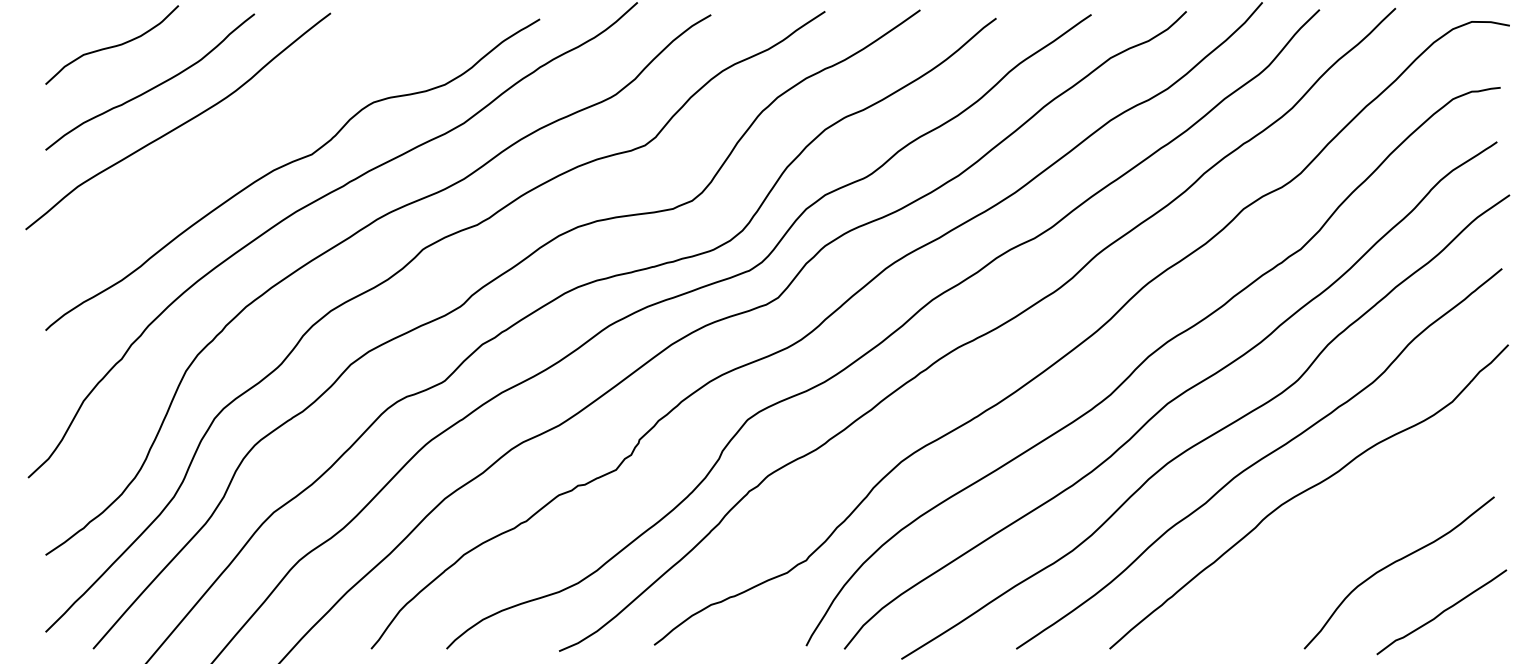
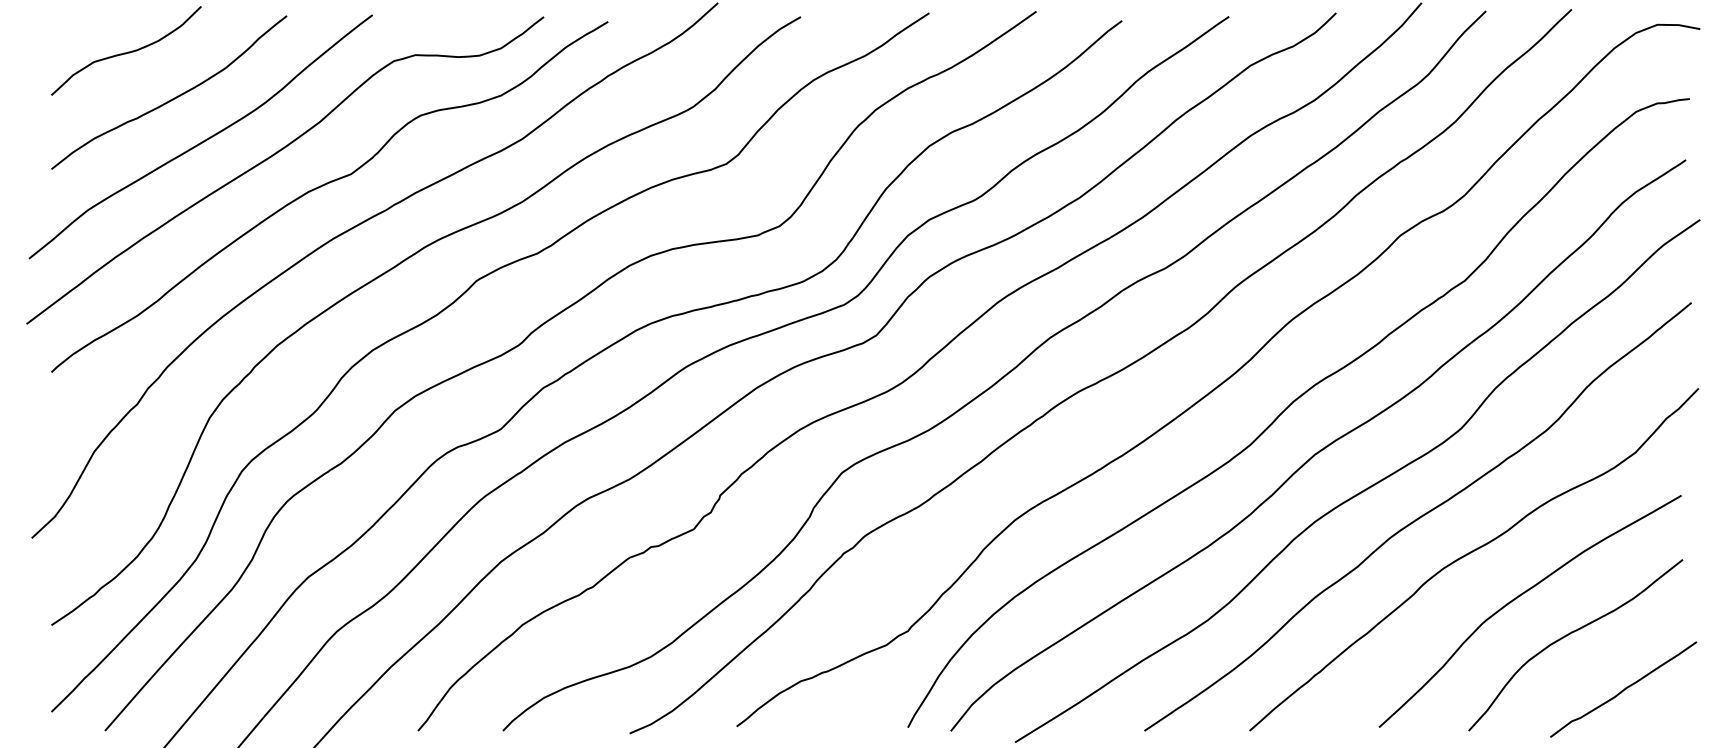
curve: (245, 137) -> (276, 154), added
curve: (1350, 529) -> (1520, 596), added

